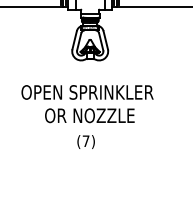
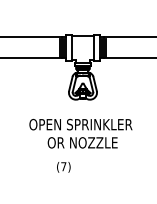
text: (85, 142) -> (63, 167), moved

